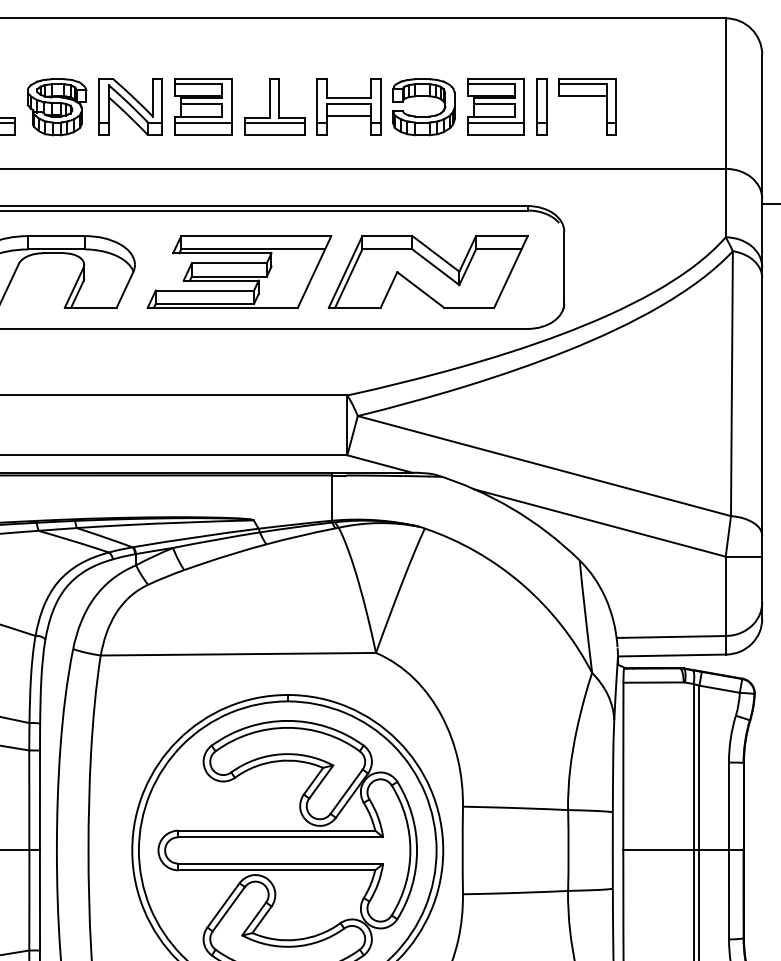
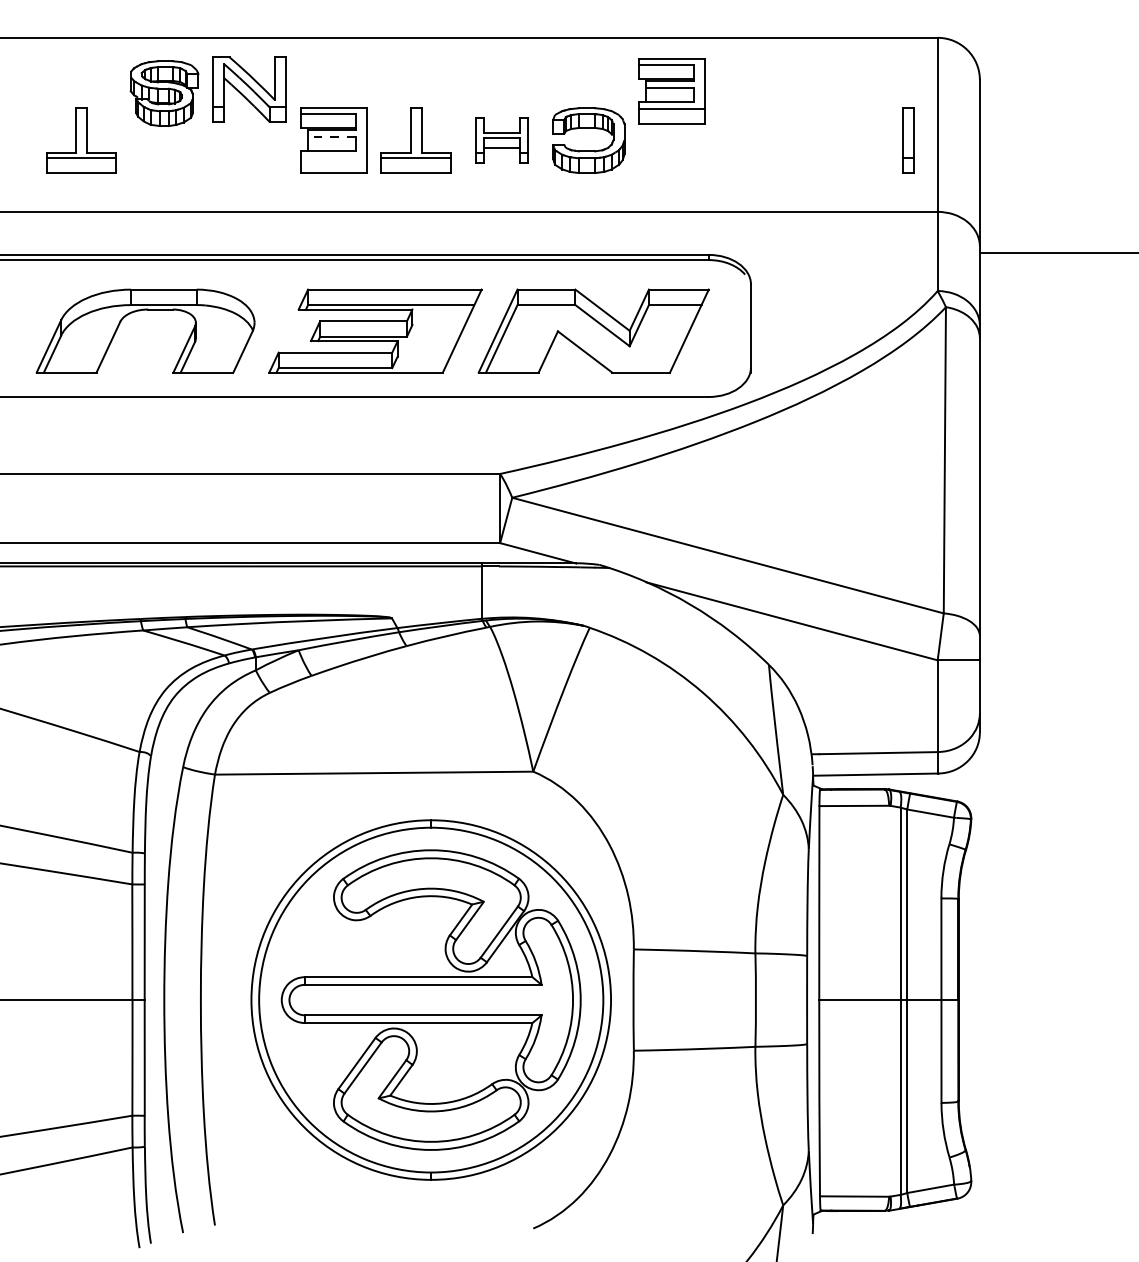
part: (587, 96) -> (777, 128), removed
line: (201, 103) -> (331, 136), solid -> dashed
part: (57, 107) -> (164, 93), moved
part: (130, 107) -> (249, 89), moved
part: (348, 107) -> (501, 140), size x0.7
part: (495, 107) -> (671, 91), moved
part: (542, 107) -> (908, 140), moved
line: (203, 122) -> (333, 158), removed

